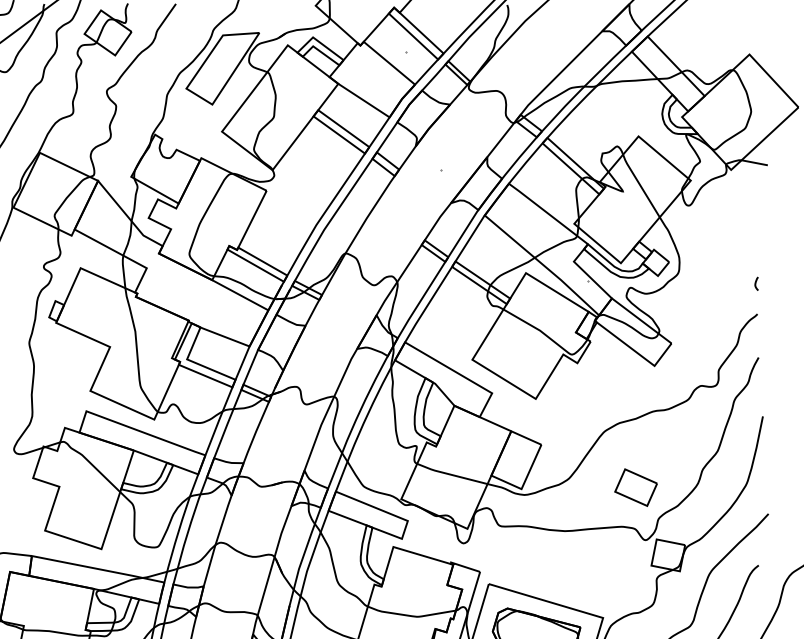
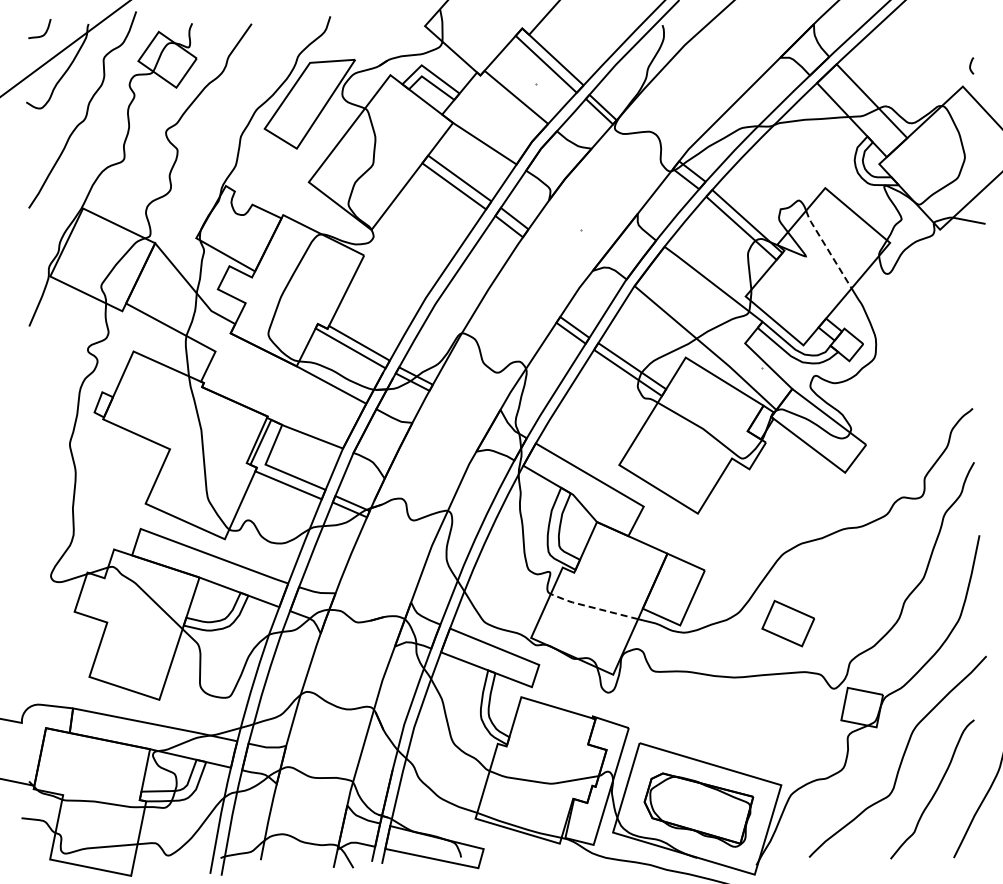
line: (640, 185) -> (827, 248), solid -> dashed
curve: (756, 283) -> (971, 65), moved
line: (449, 474) -> (591, 607), solid -> dashed
part: (635, 487) -> (787, 623), moved

